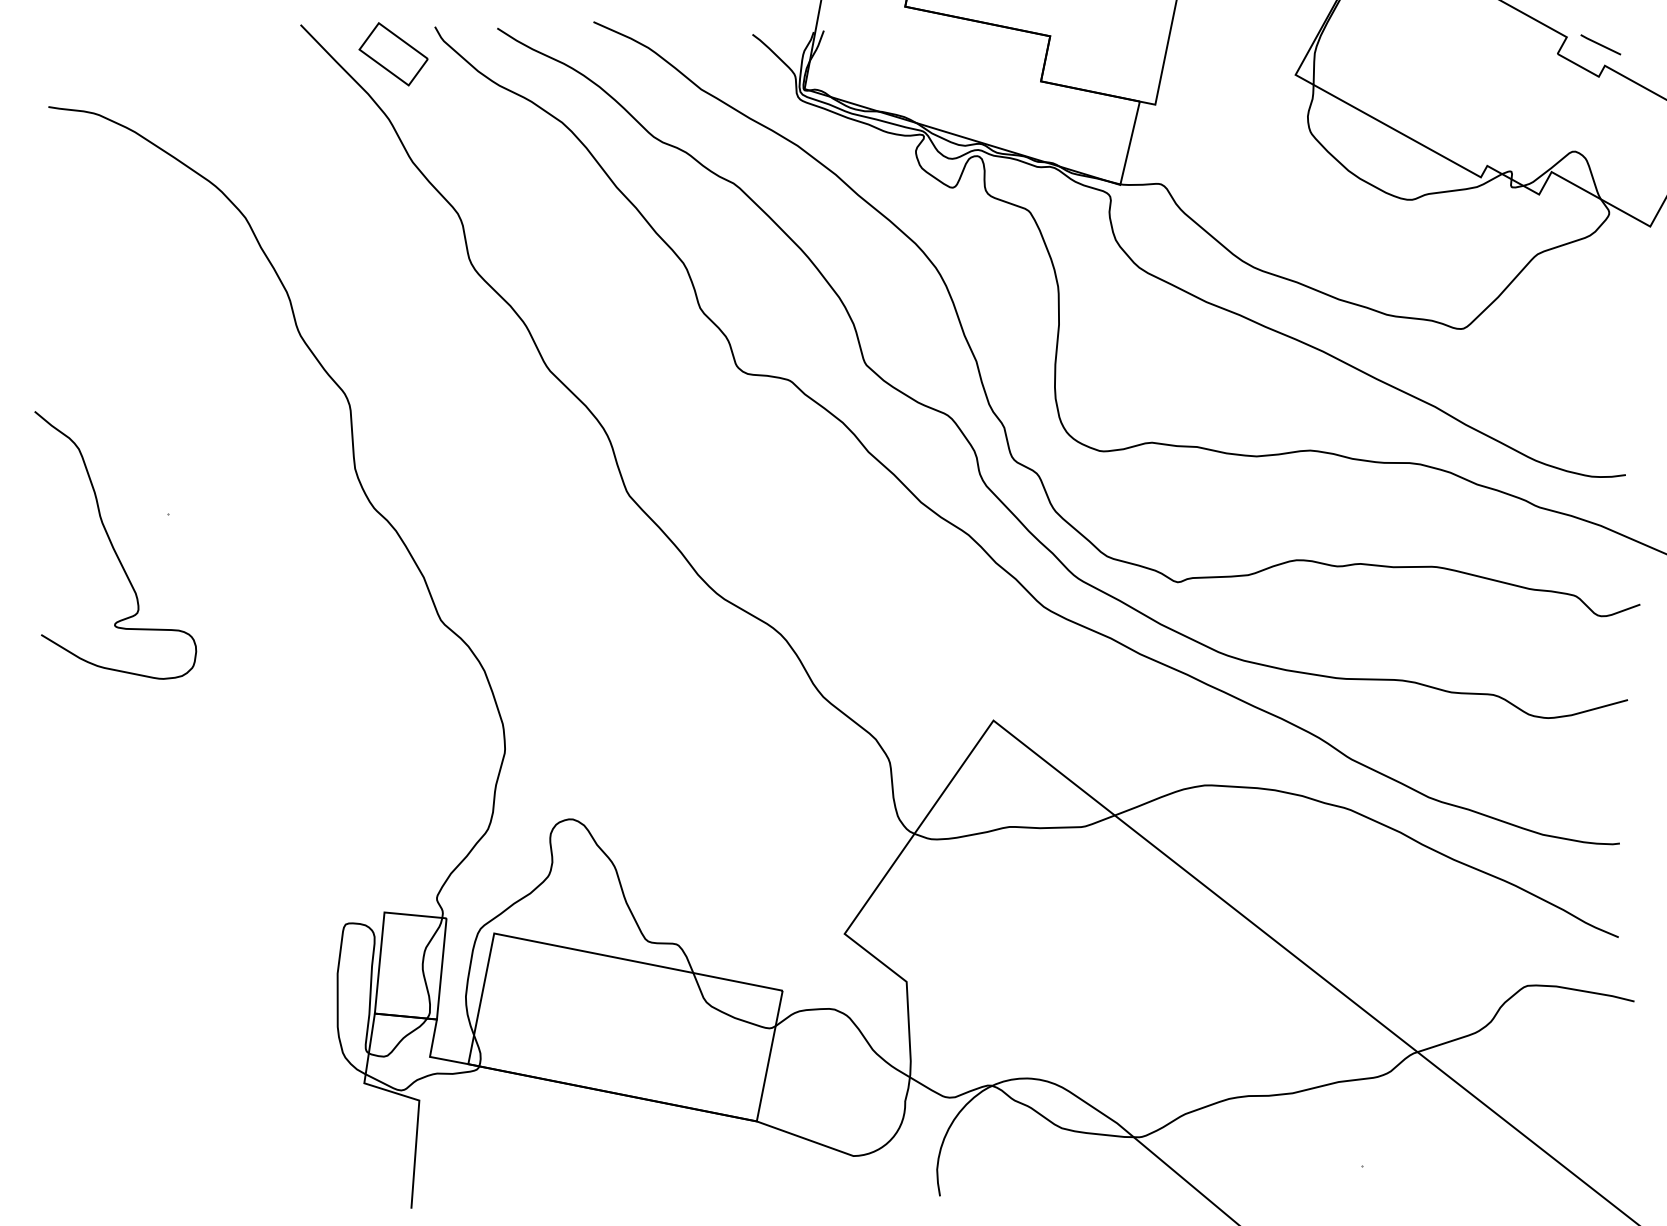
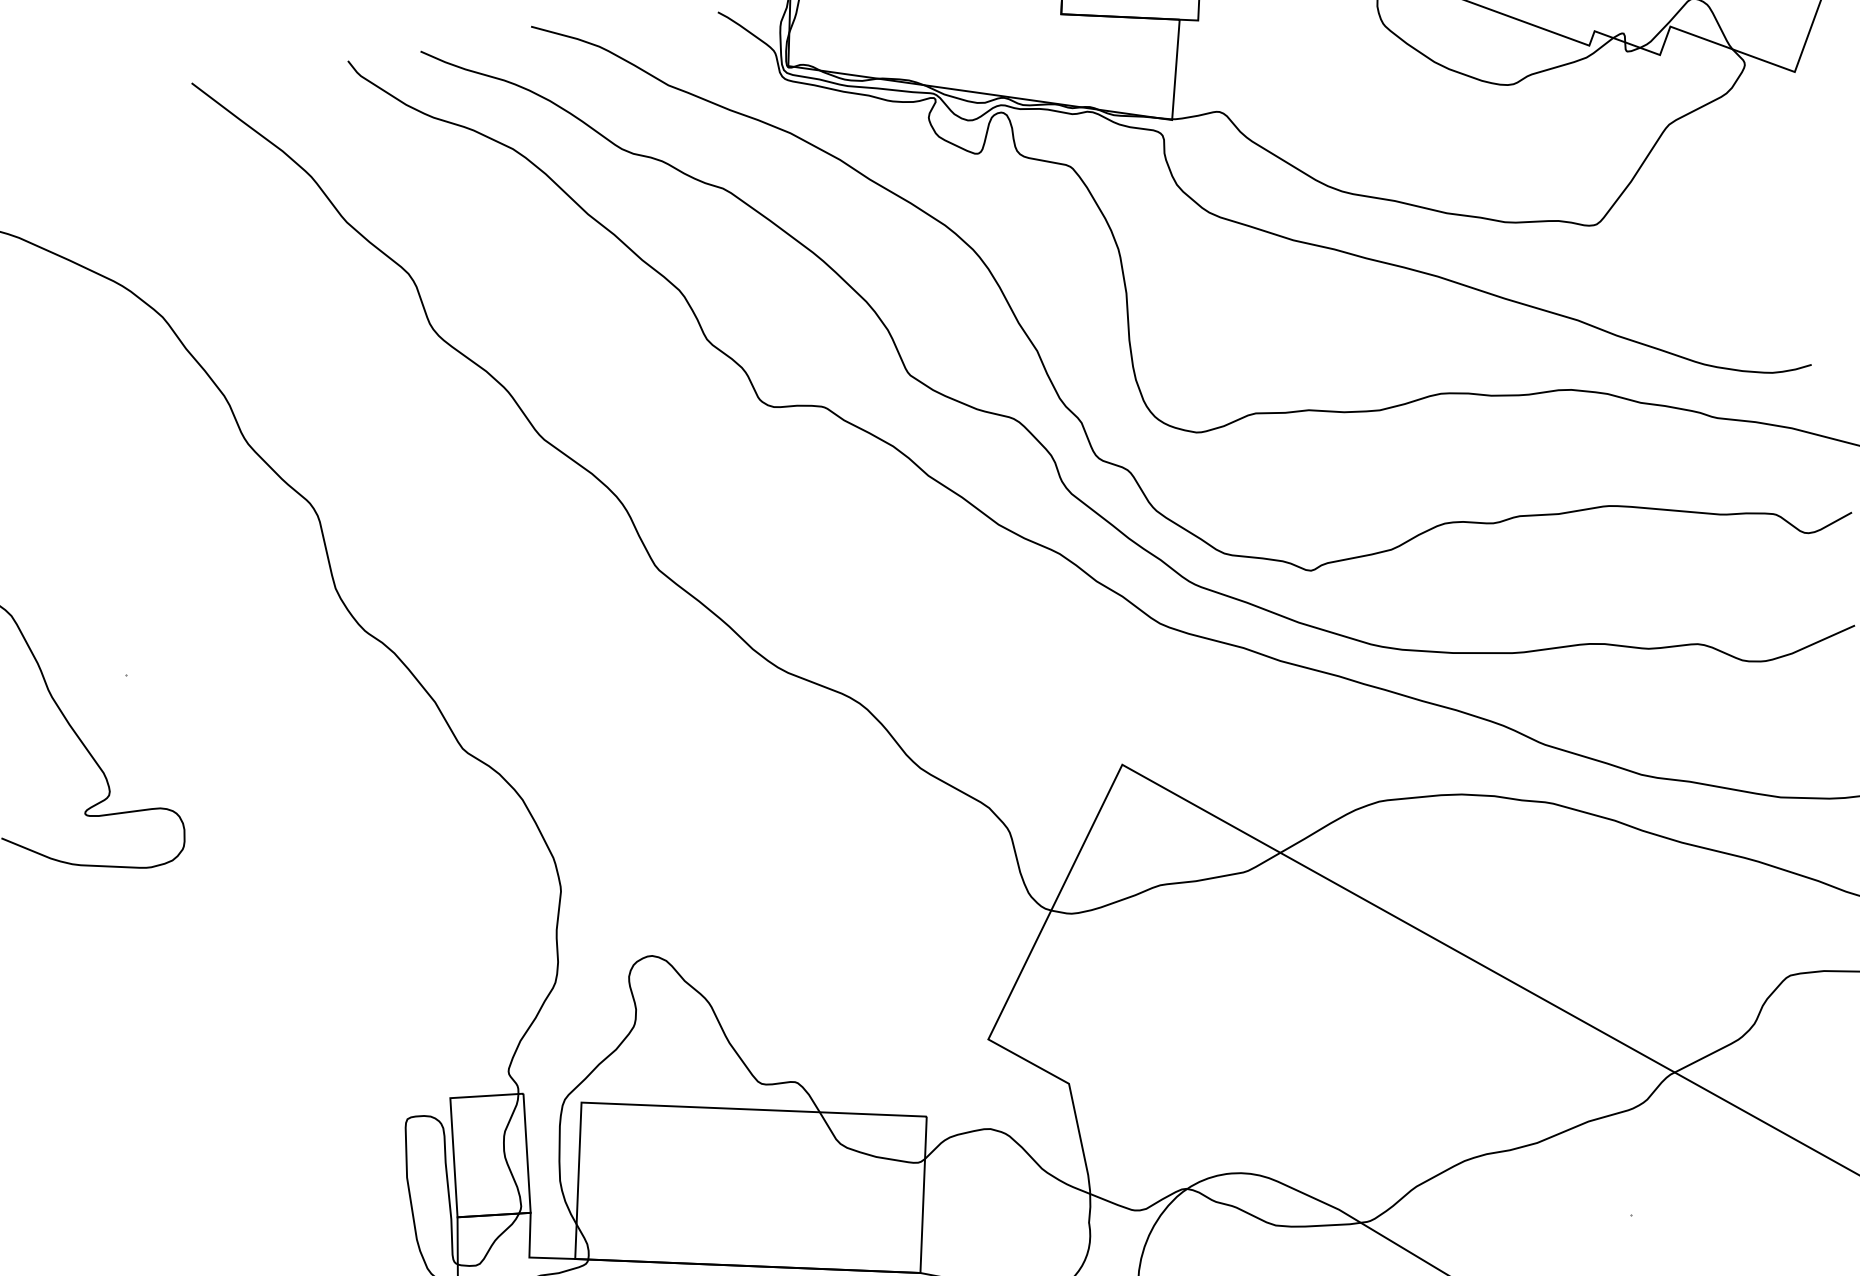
part: (393, 54) -> (304, 100), removed

